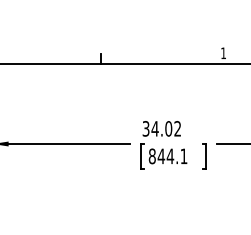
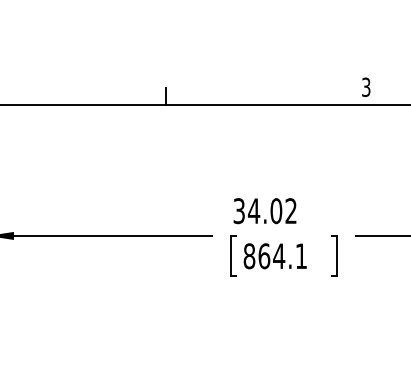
text: (223, 53) -> (366, 87), 1 -> 3
text: (161, 156) -> (264, 256), 844.1 -> 864.1

